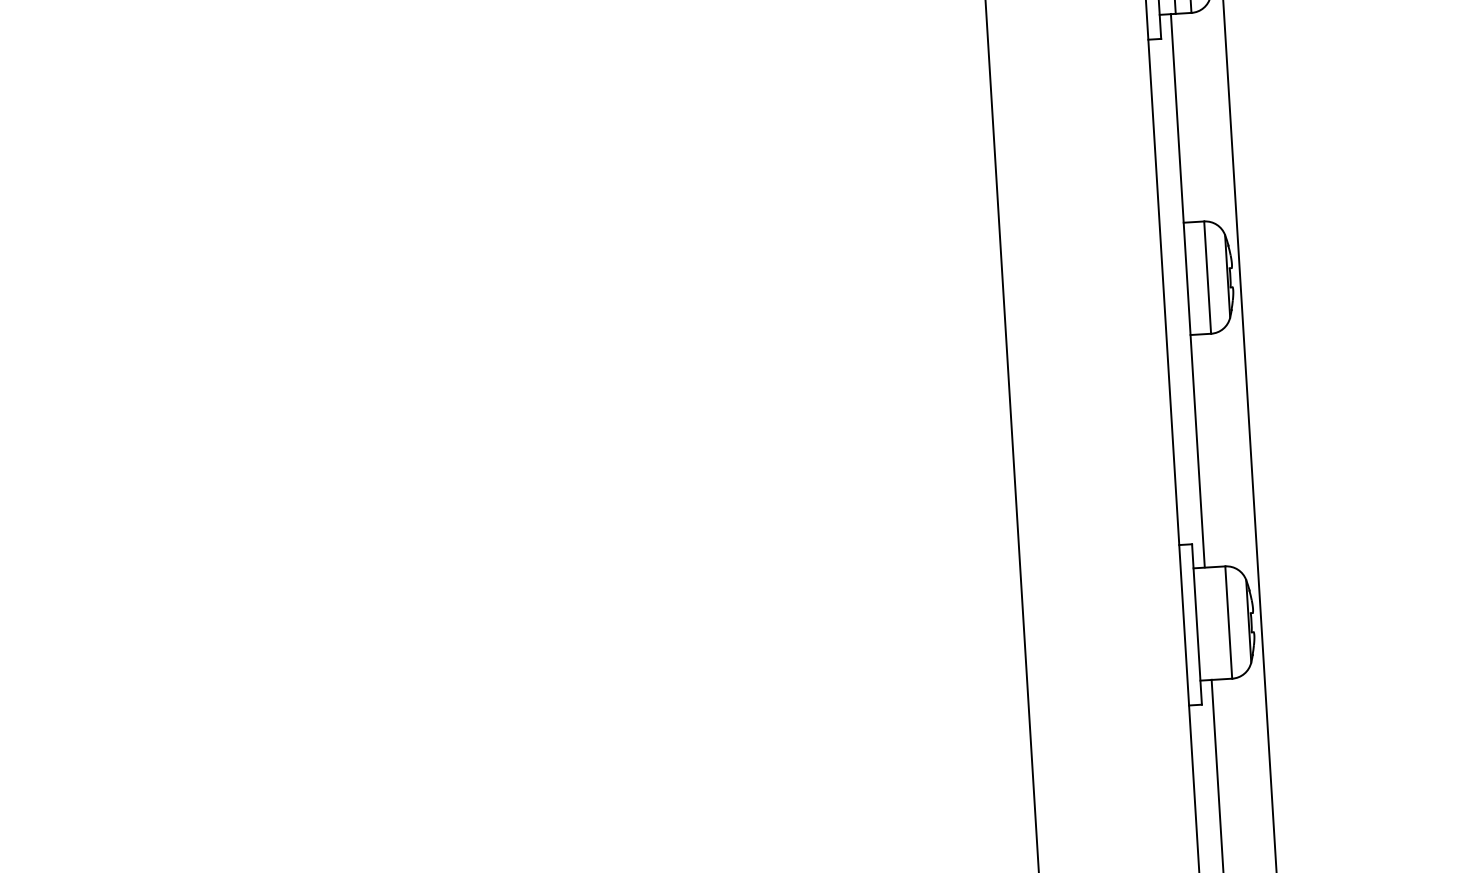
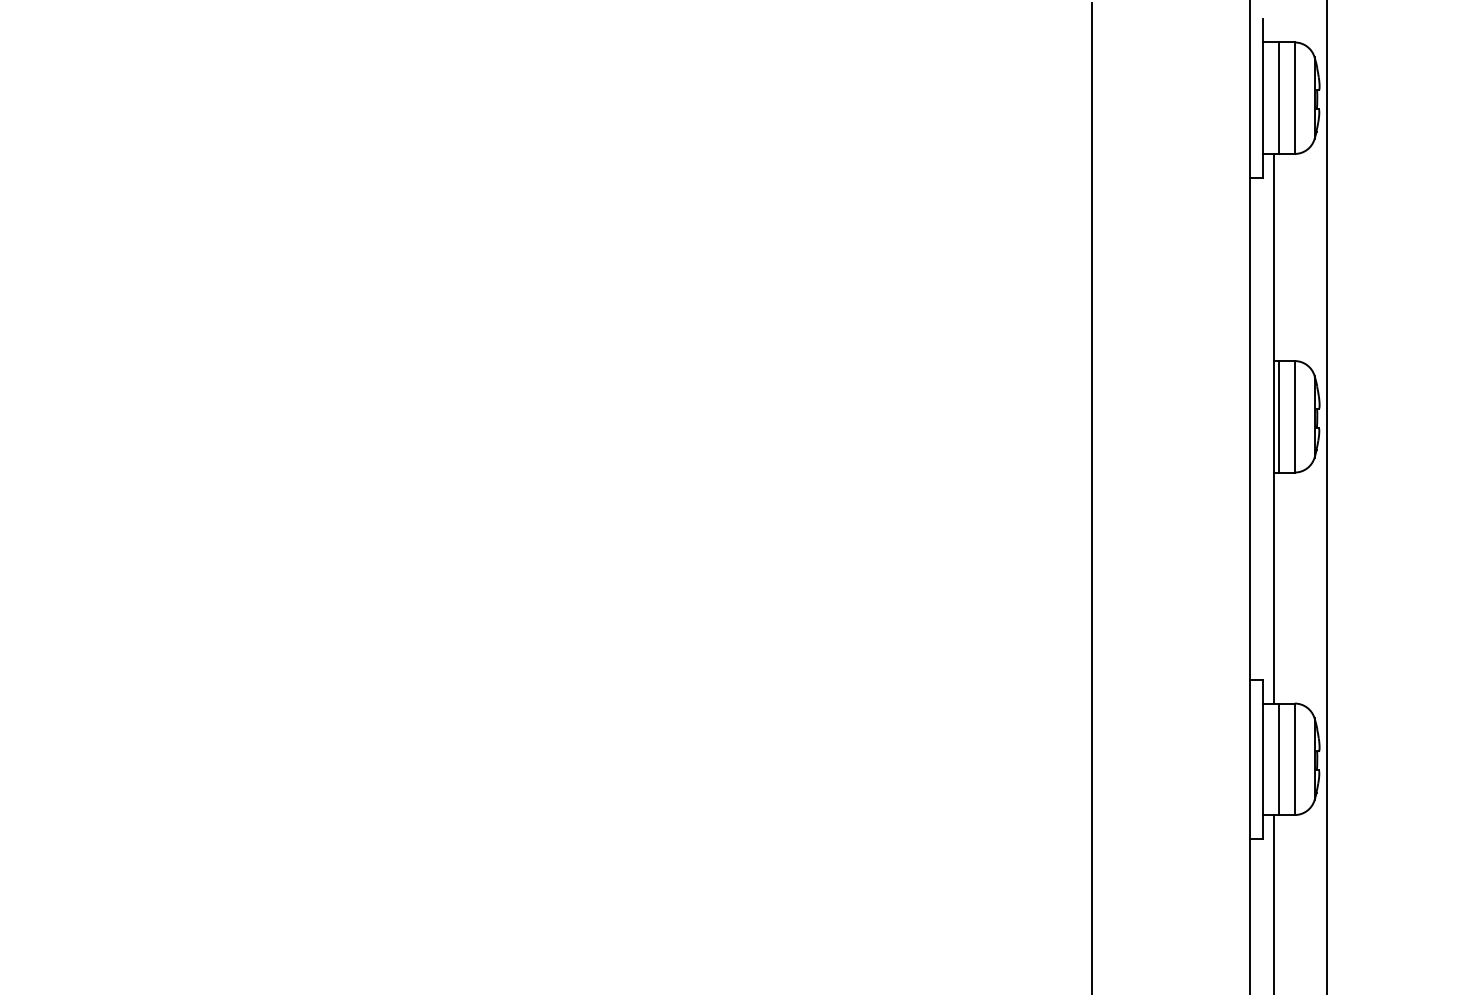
line: (1192, 278) -> (1279, 416), added
line: (1213, 623) -> (1279, 759), added

